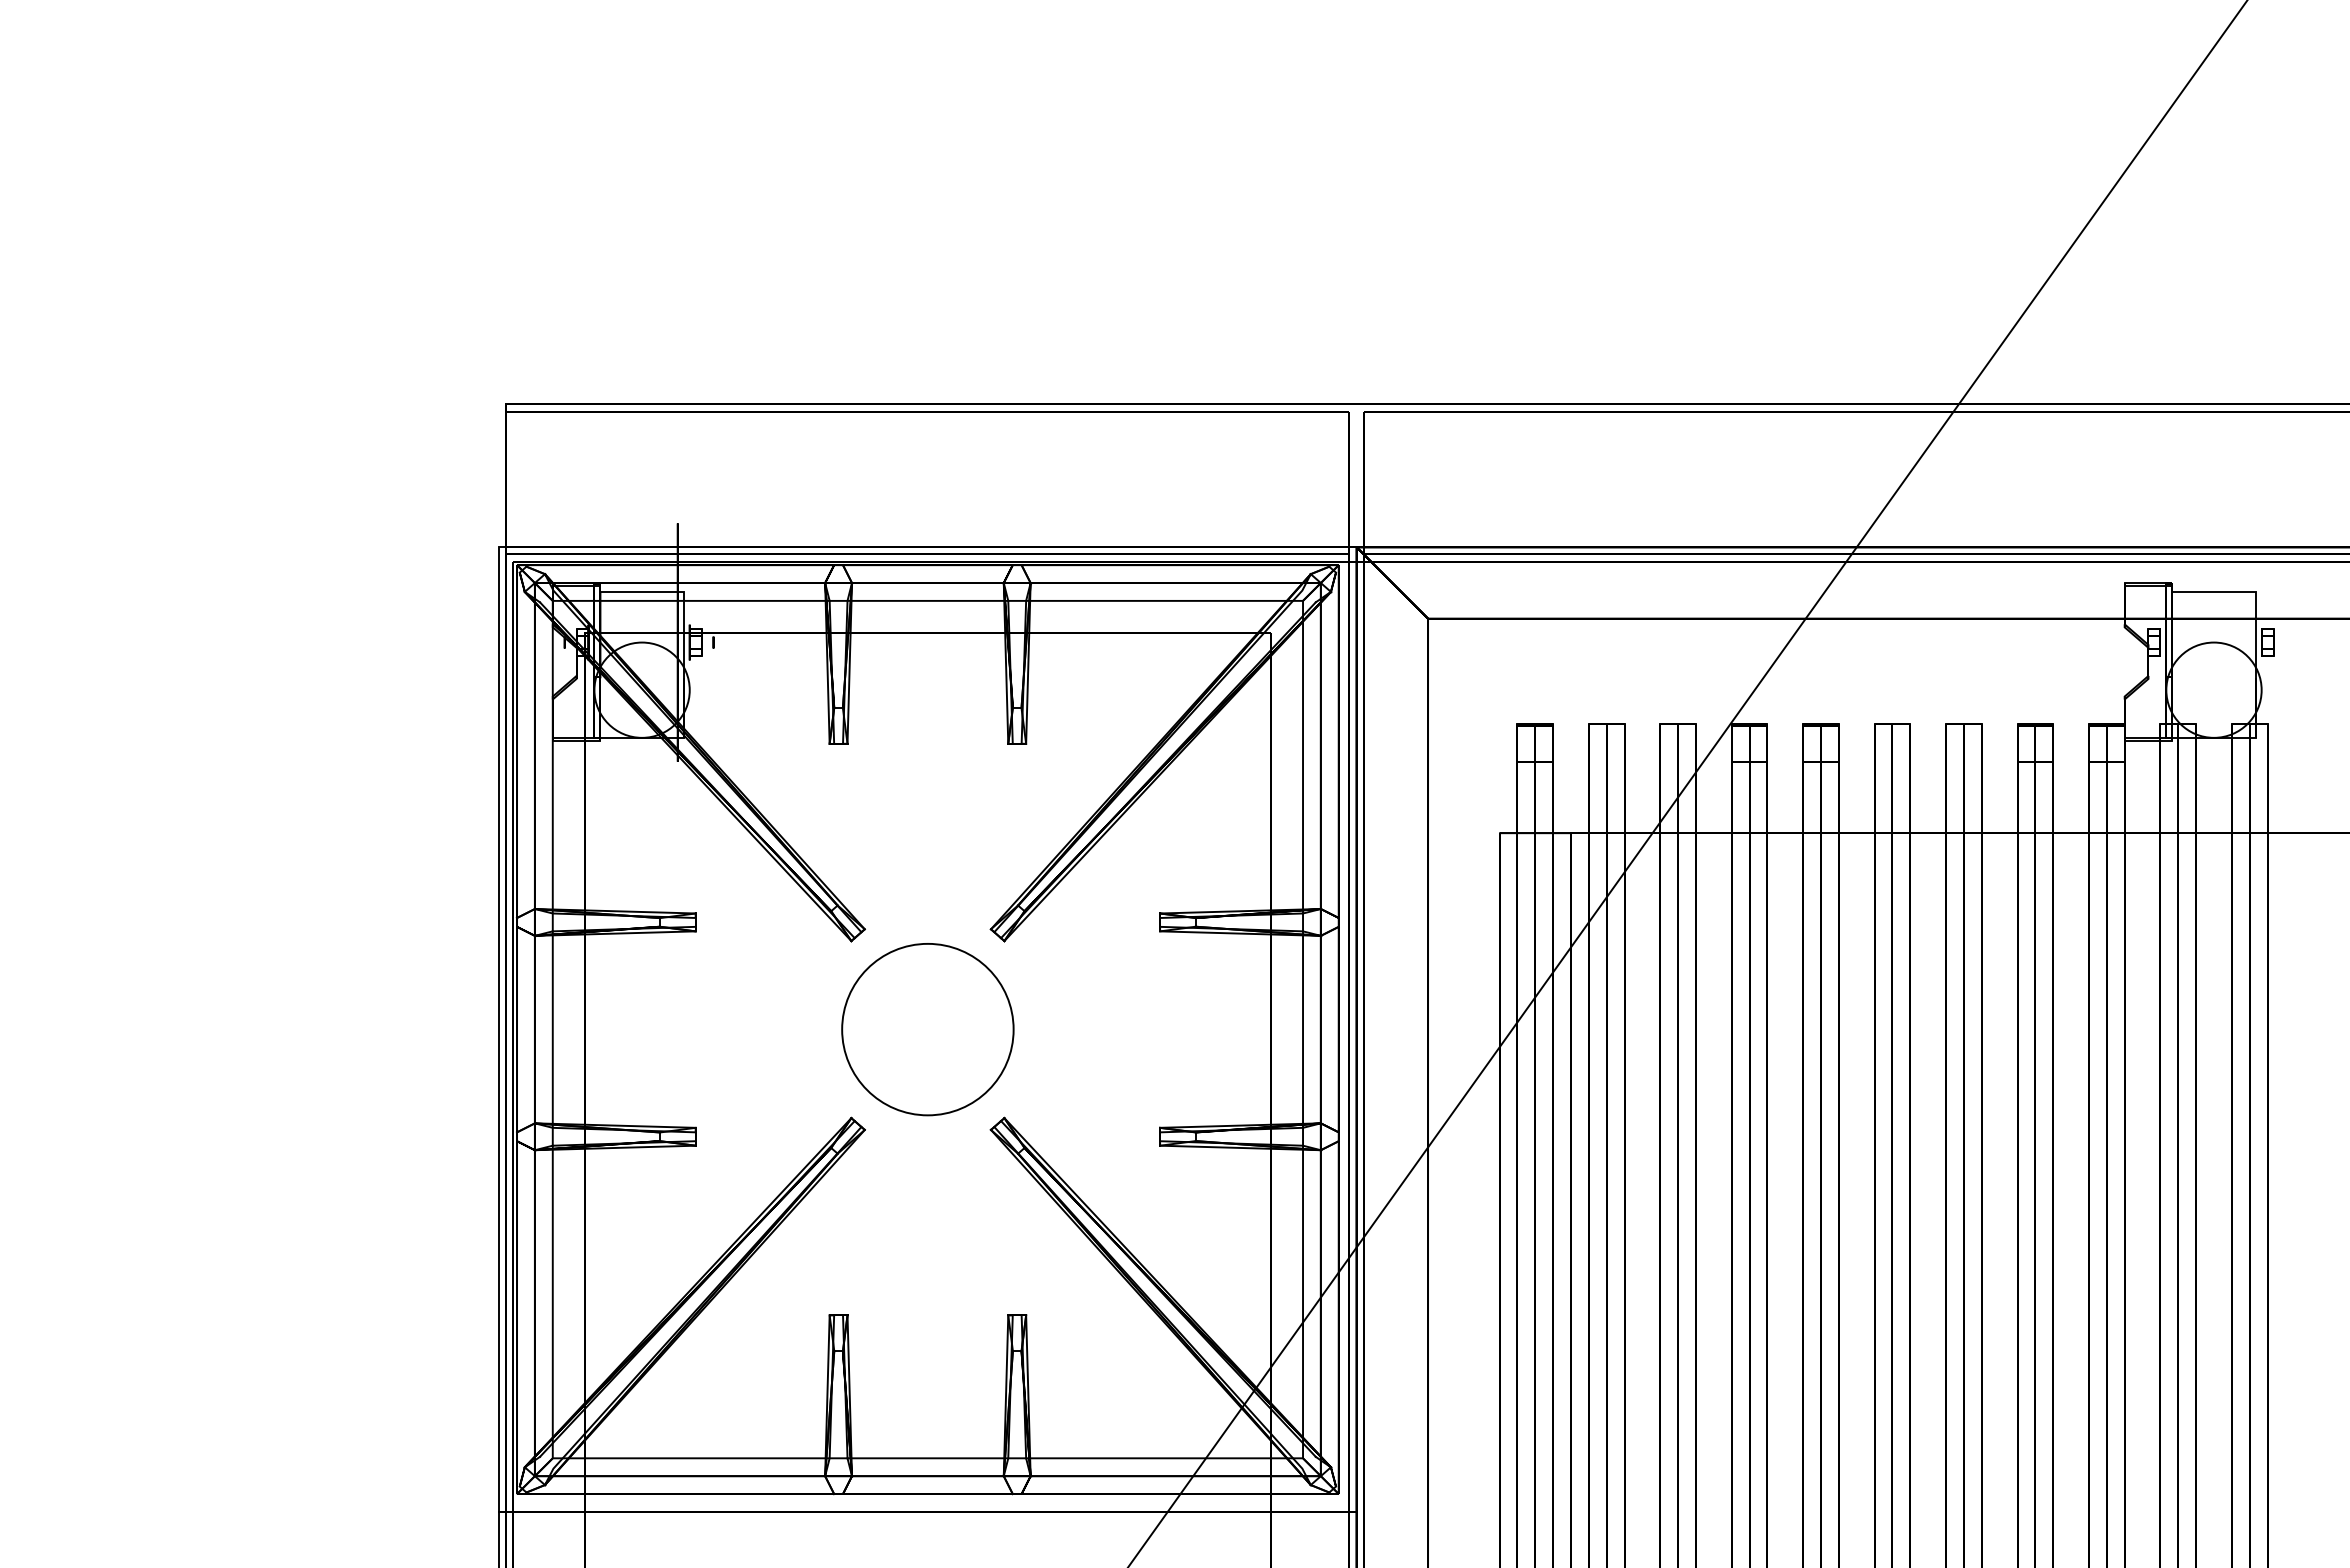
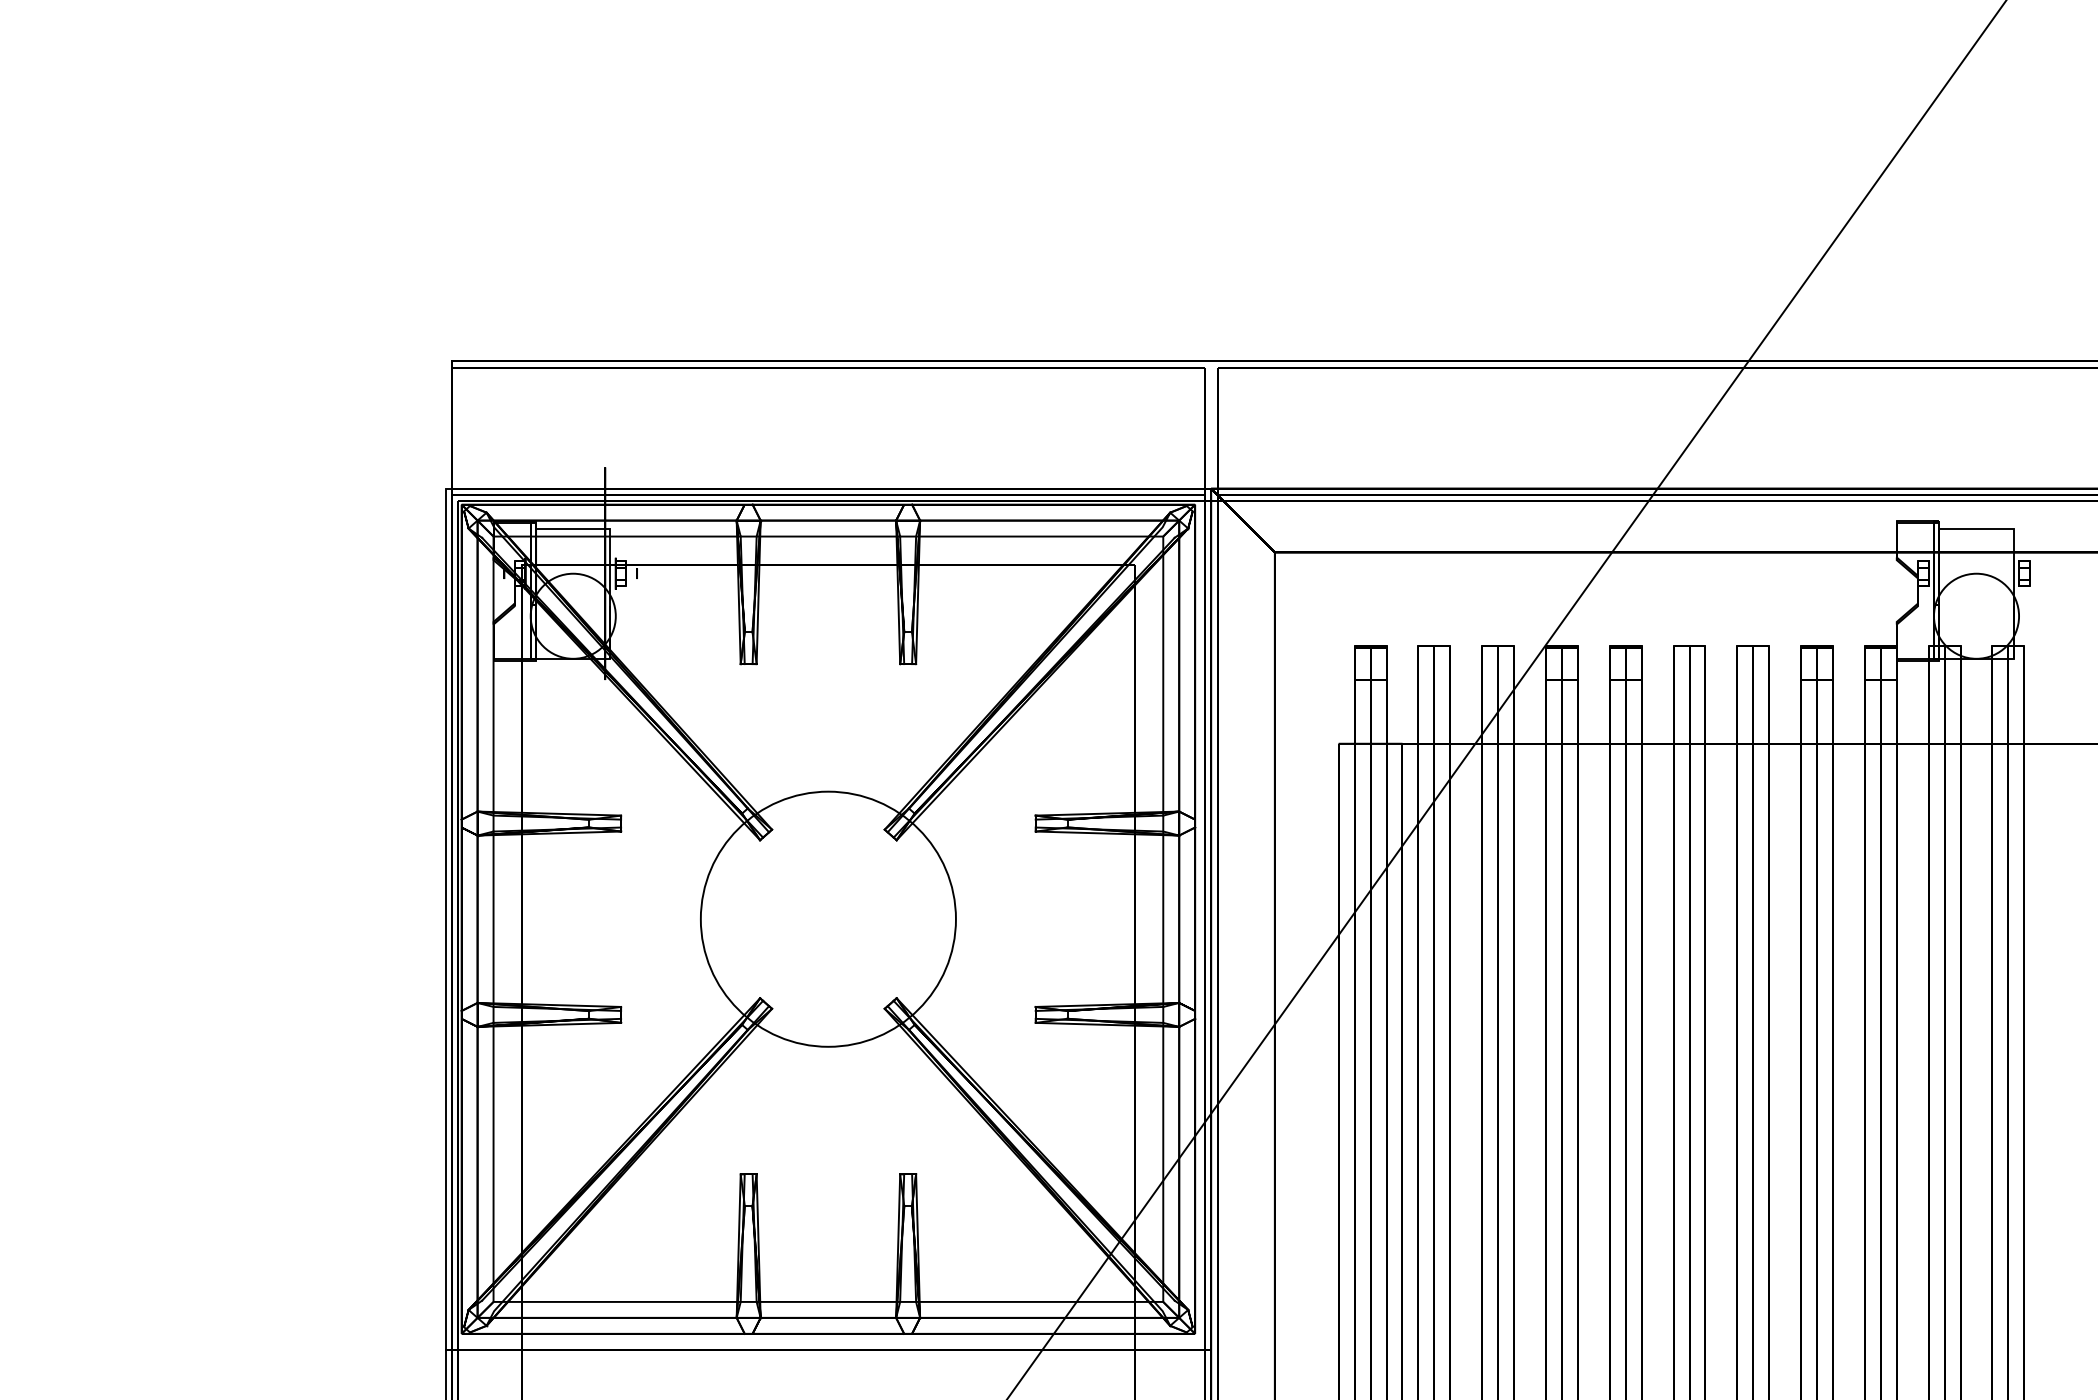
circle: (927, 1029) -> (828, 919), size x1.67

